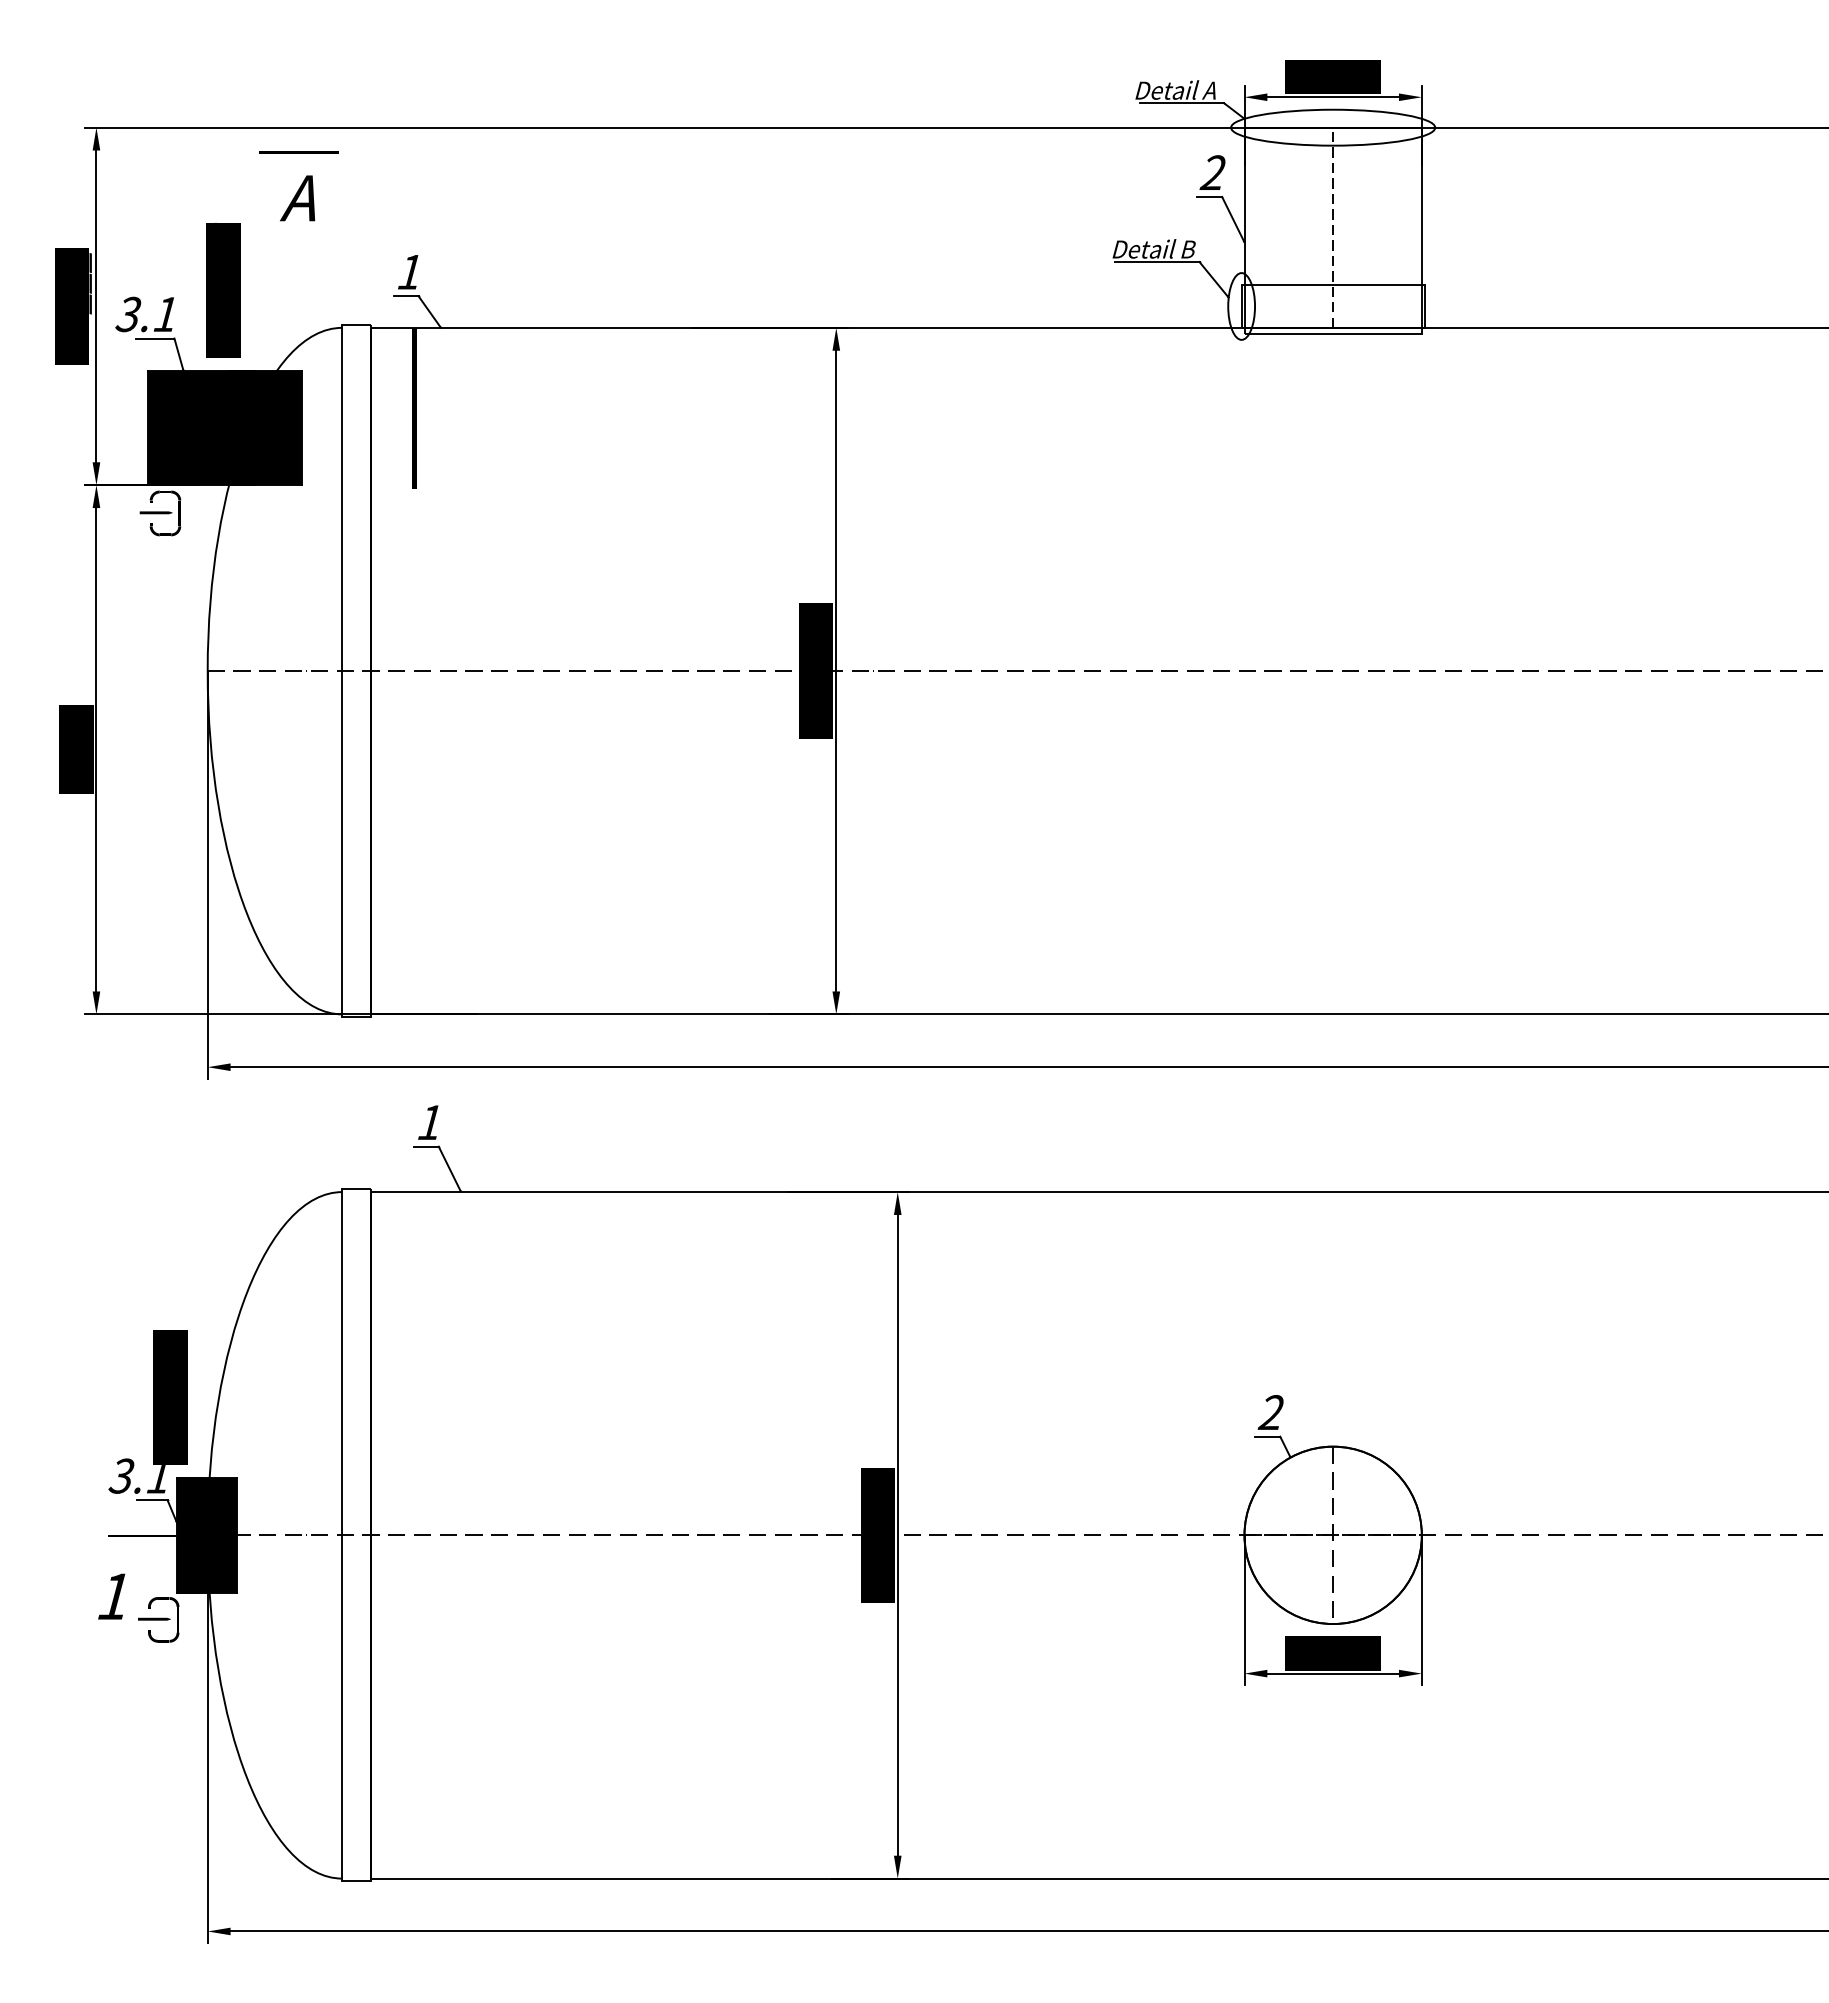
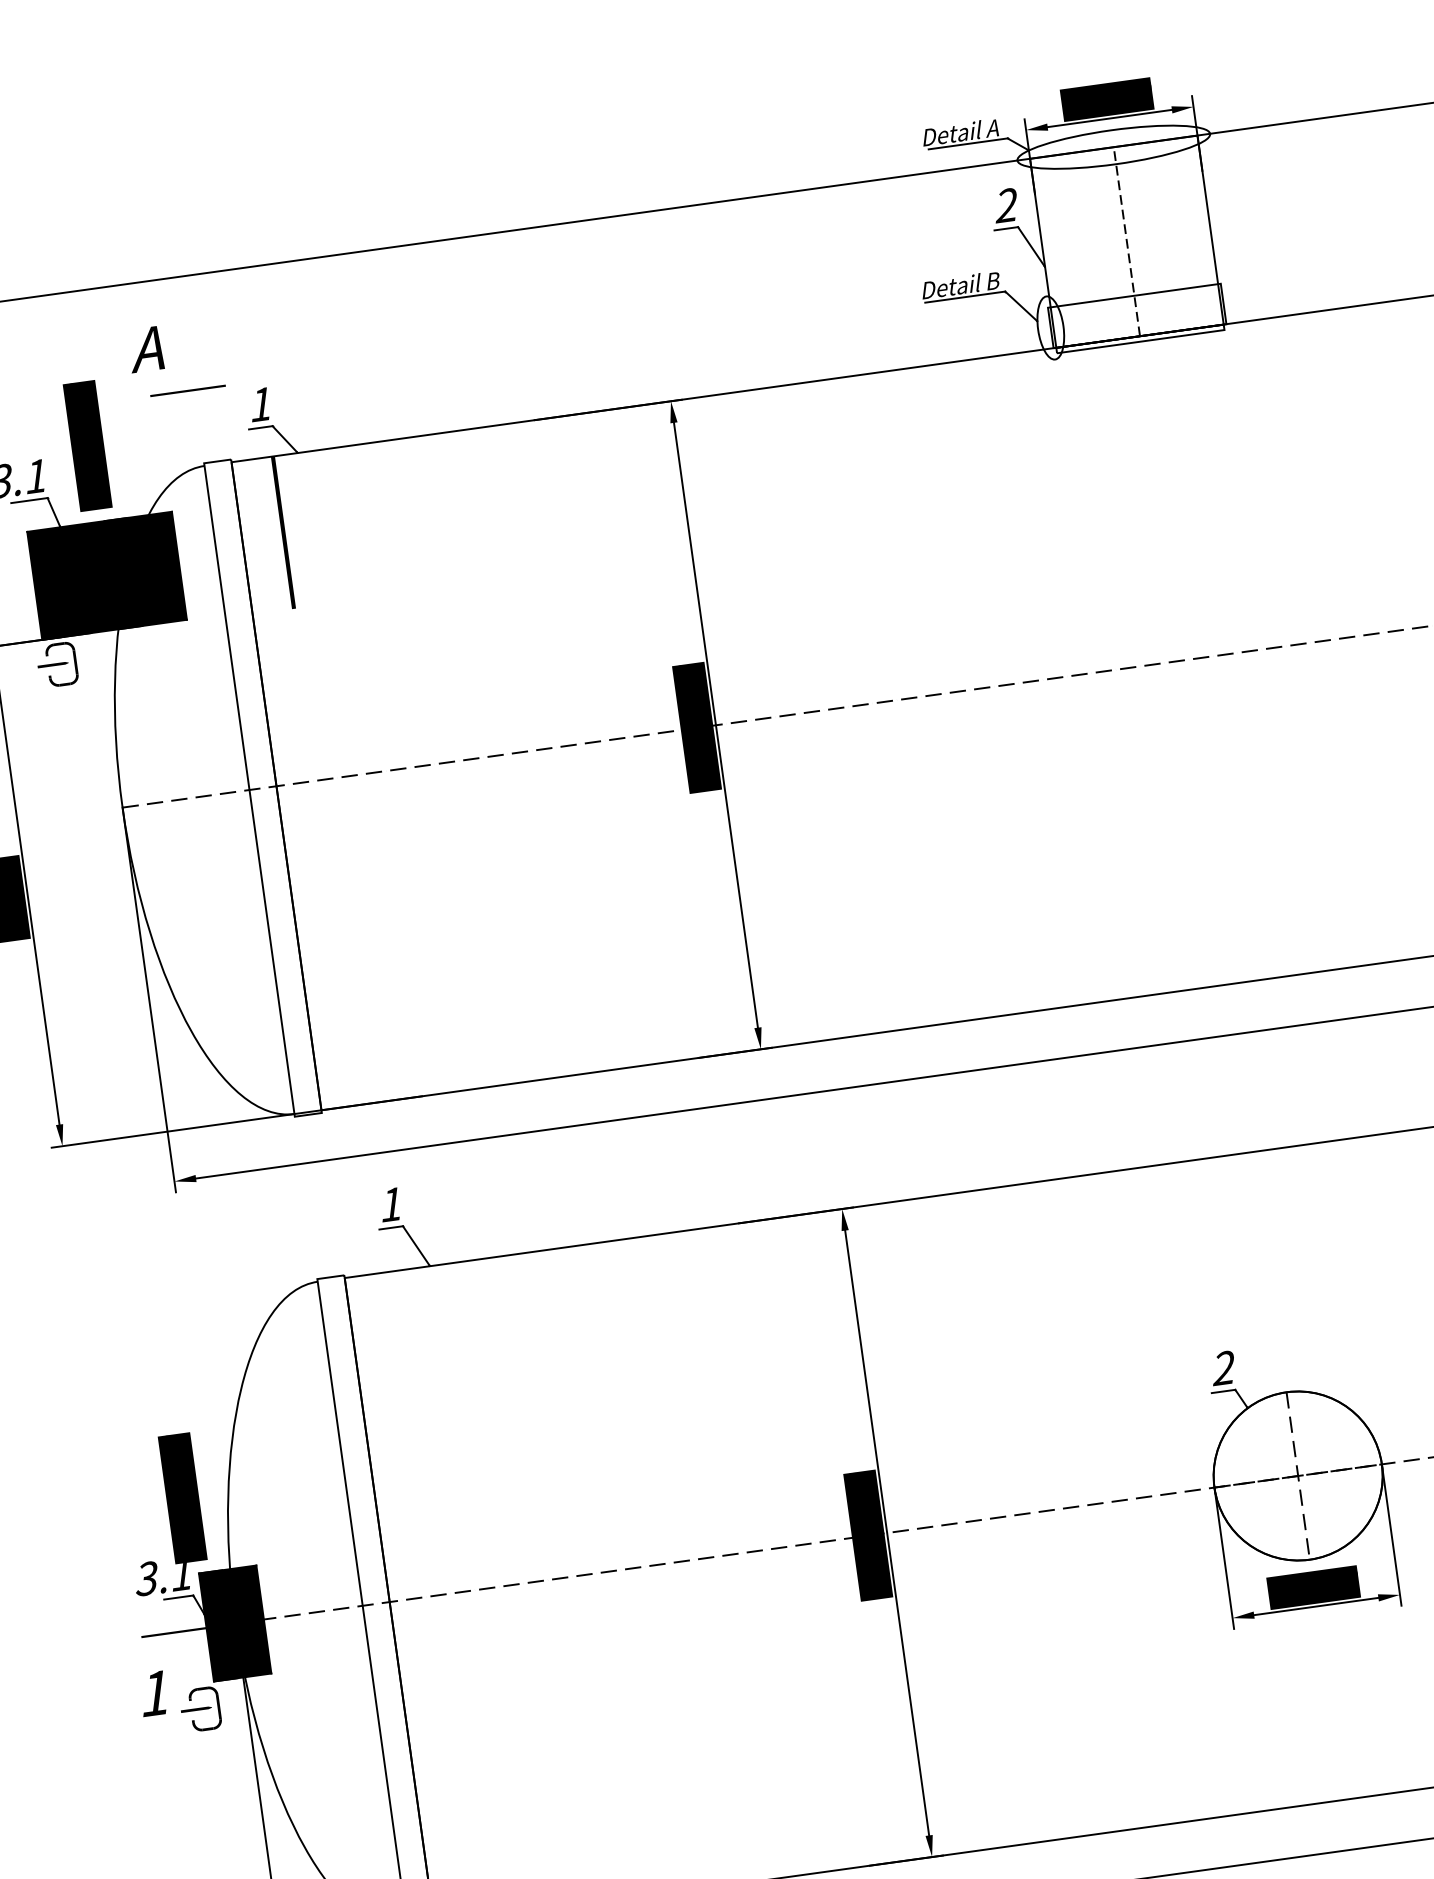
line: (298, 152) -> (187, 391), moved

